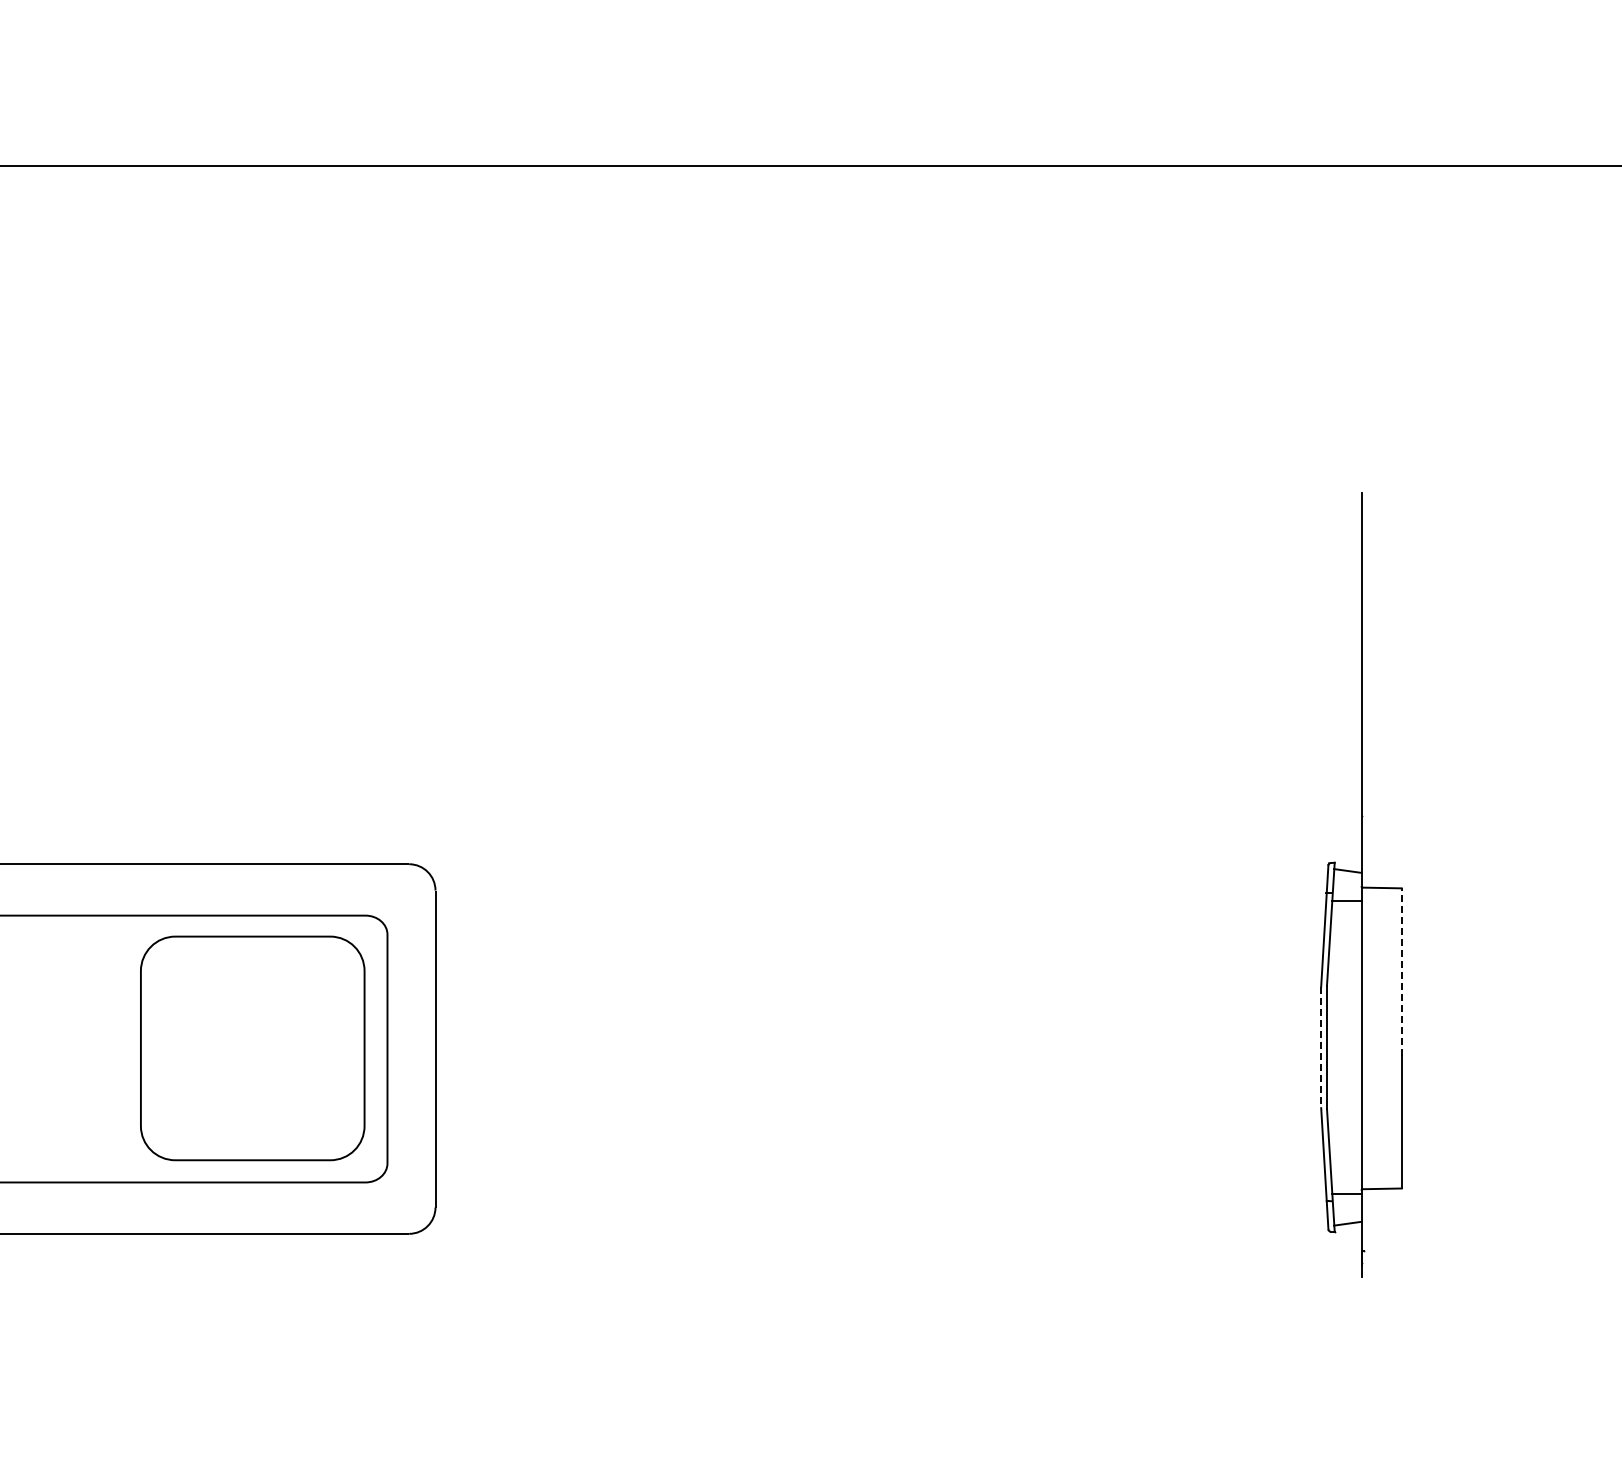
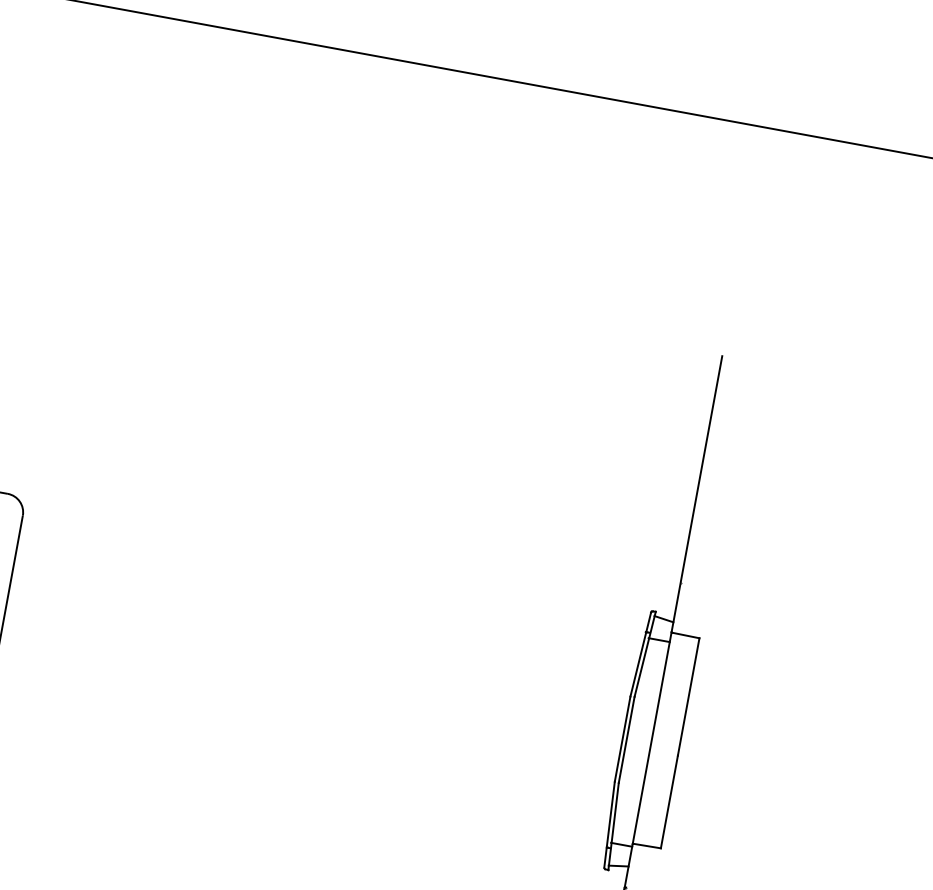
line: (1401, 972) -> (688, 697), dashed -> solid
line: (1321, 1047) -> (622, 739), dashed -> solid

